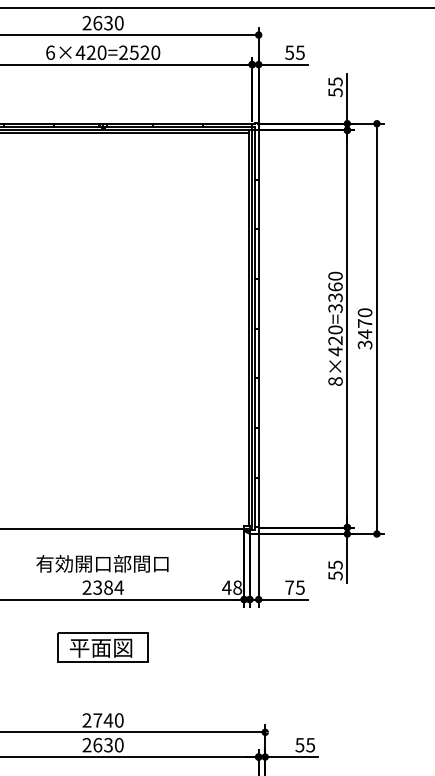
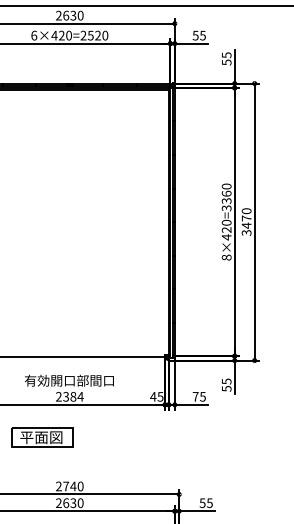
text: (237, 587) -> (160, 396), 48 -> 45
part: (102, 647) -> (42, 437), moved

